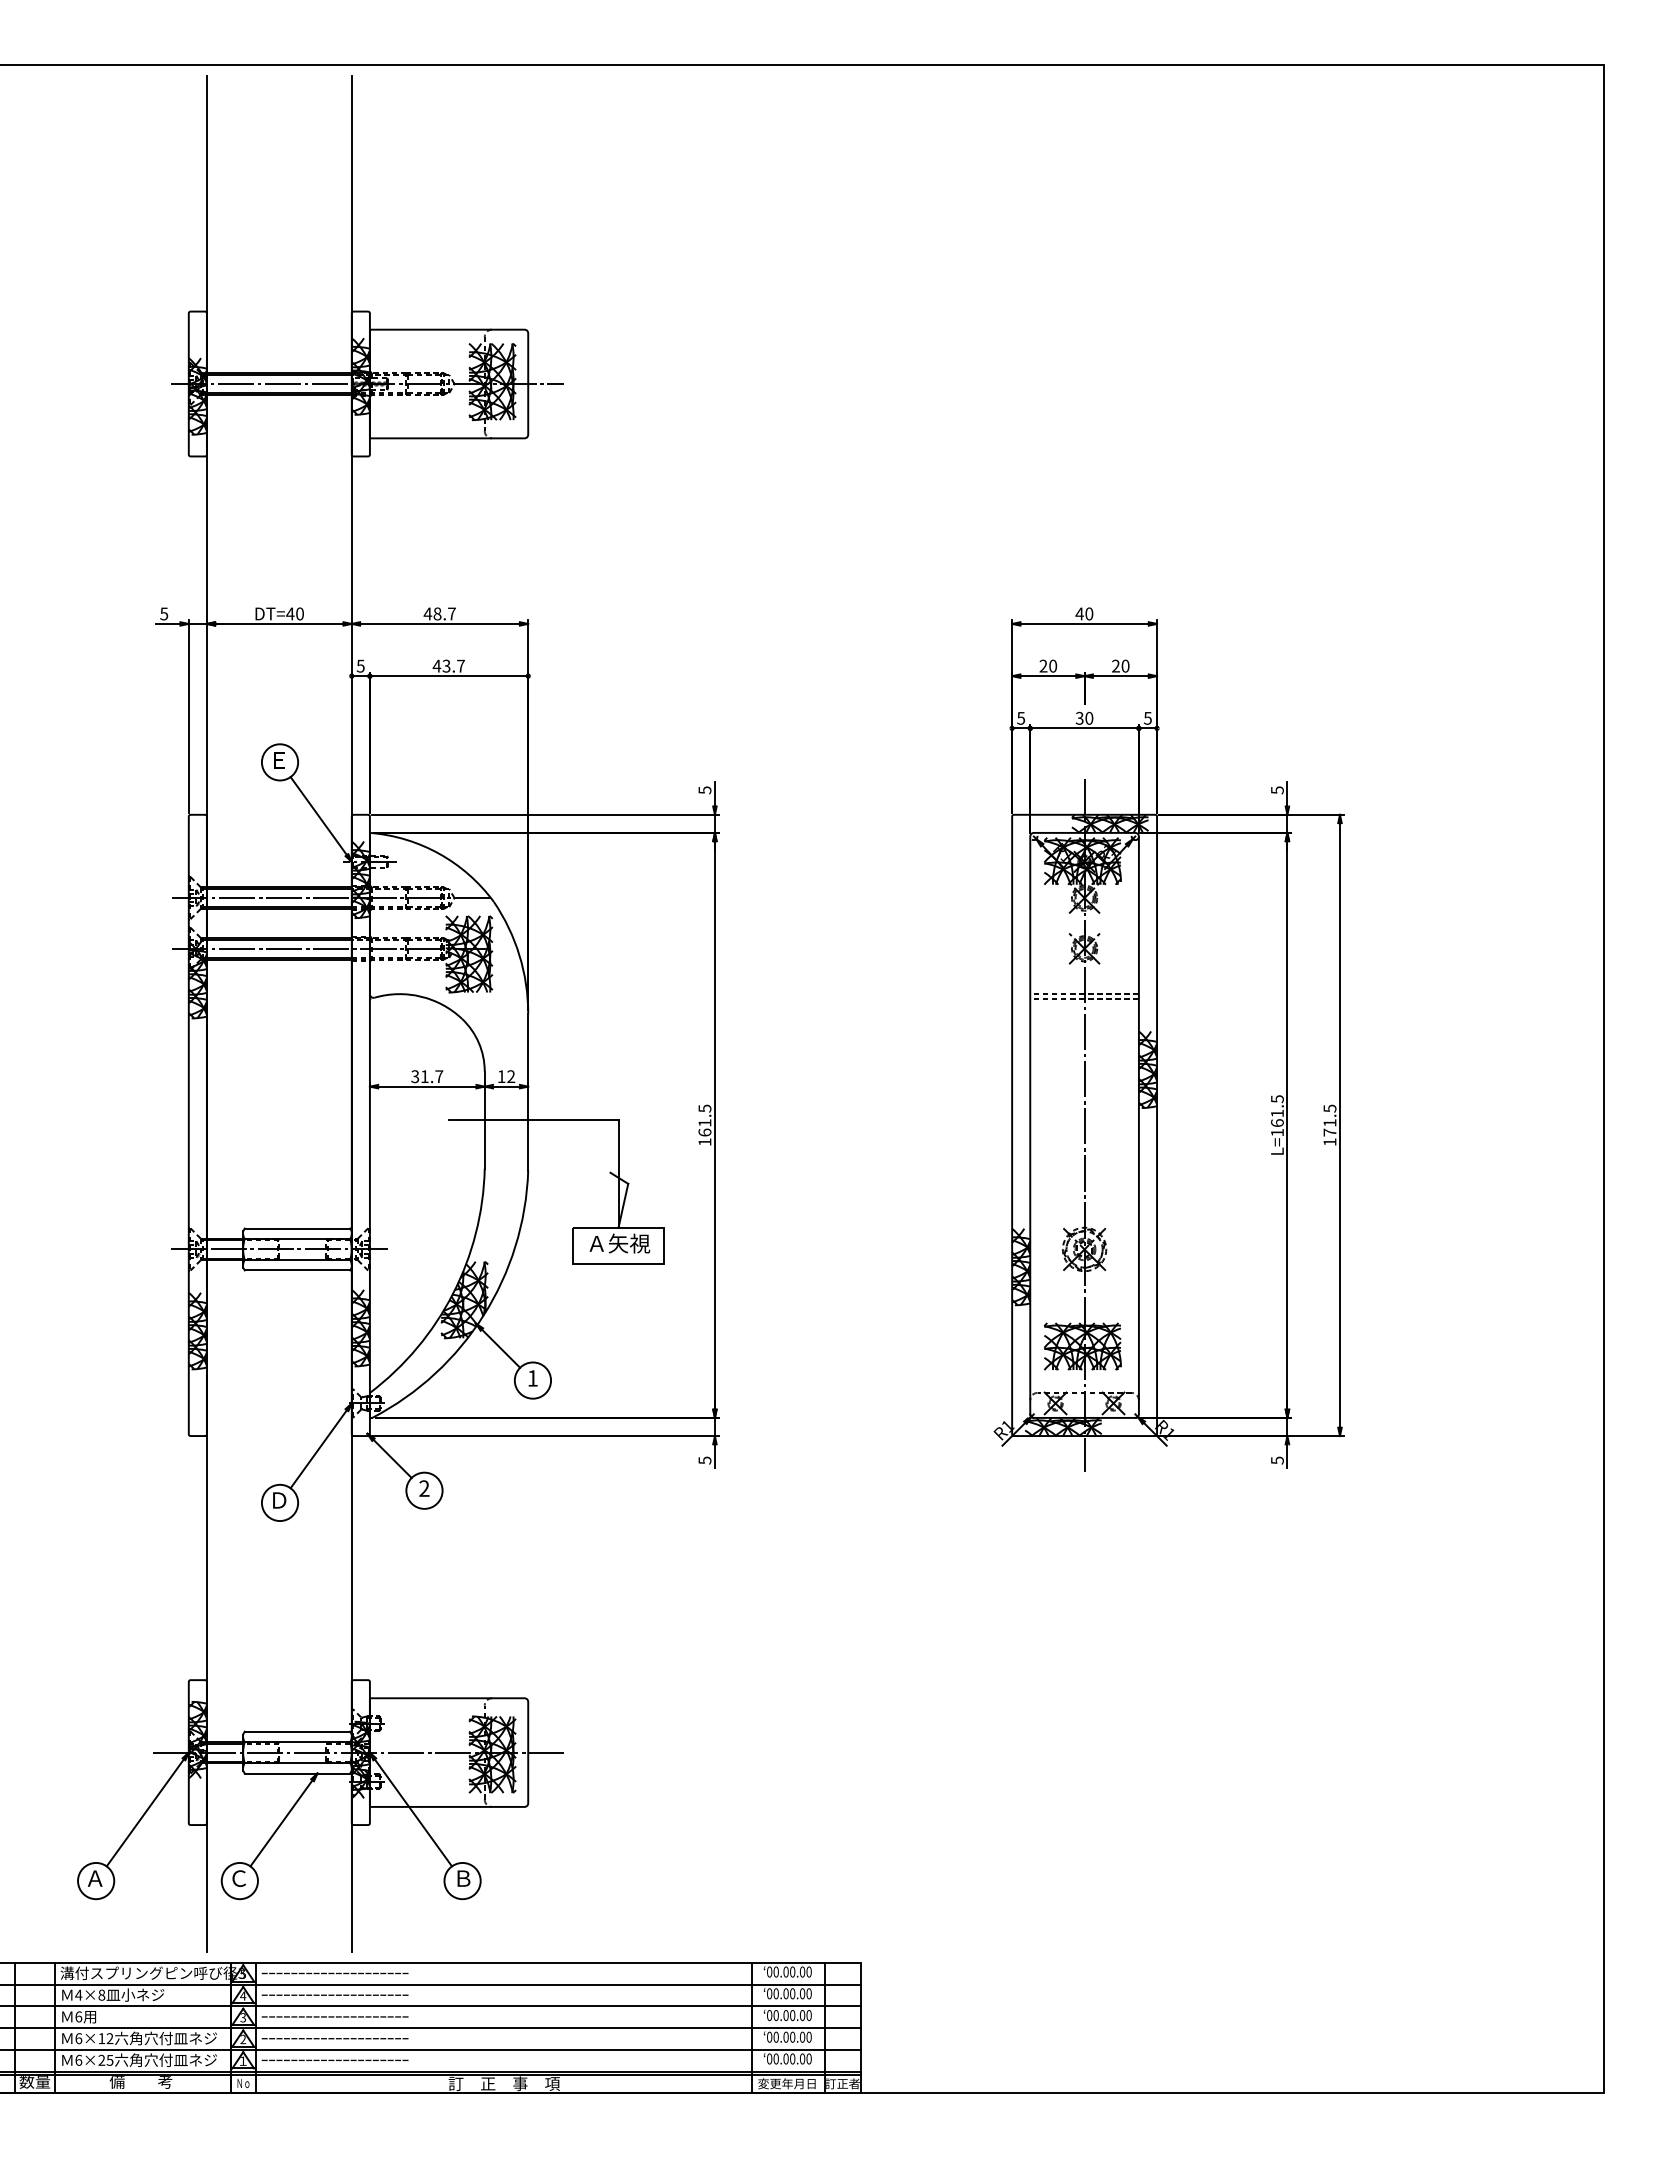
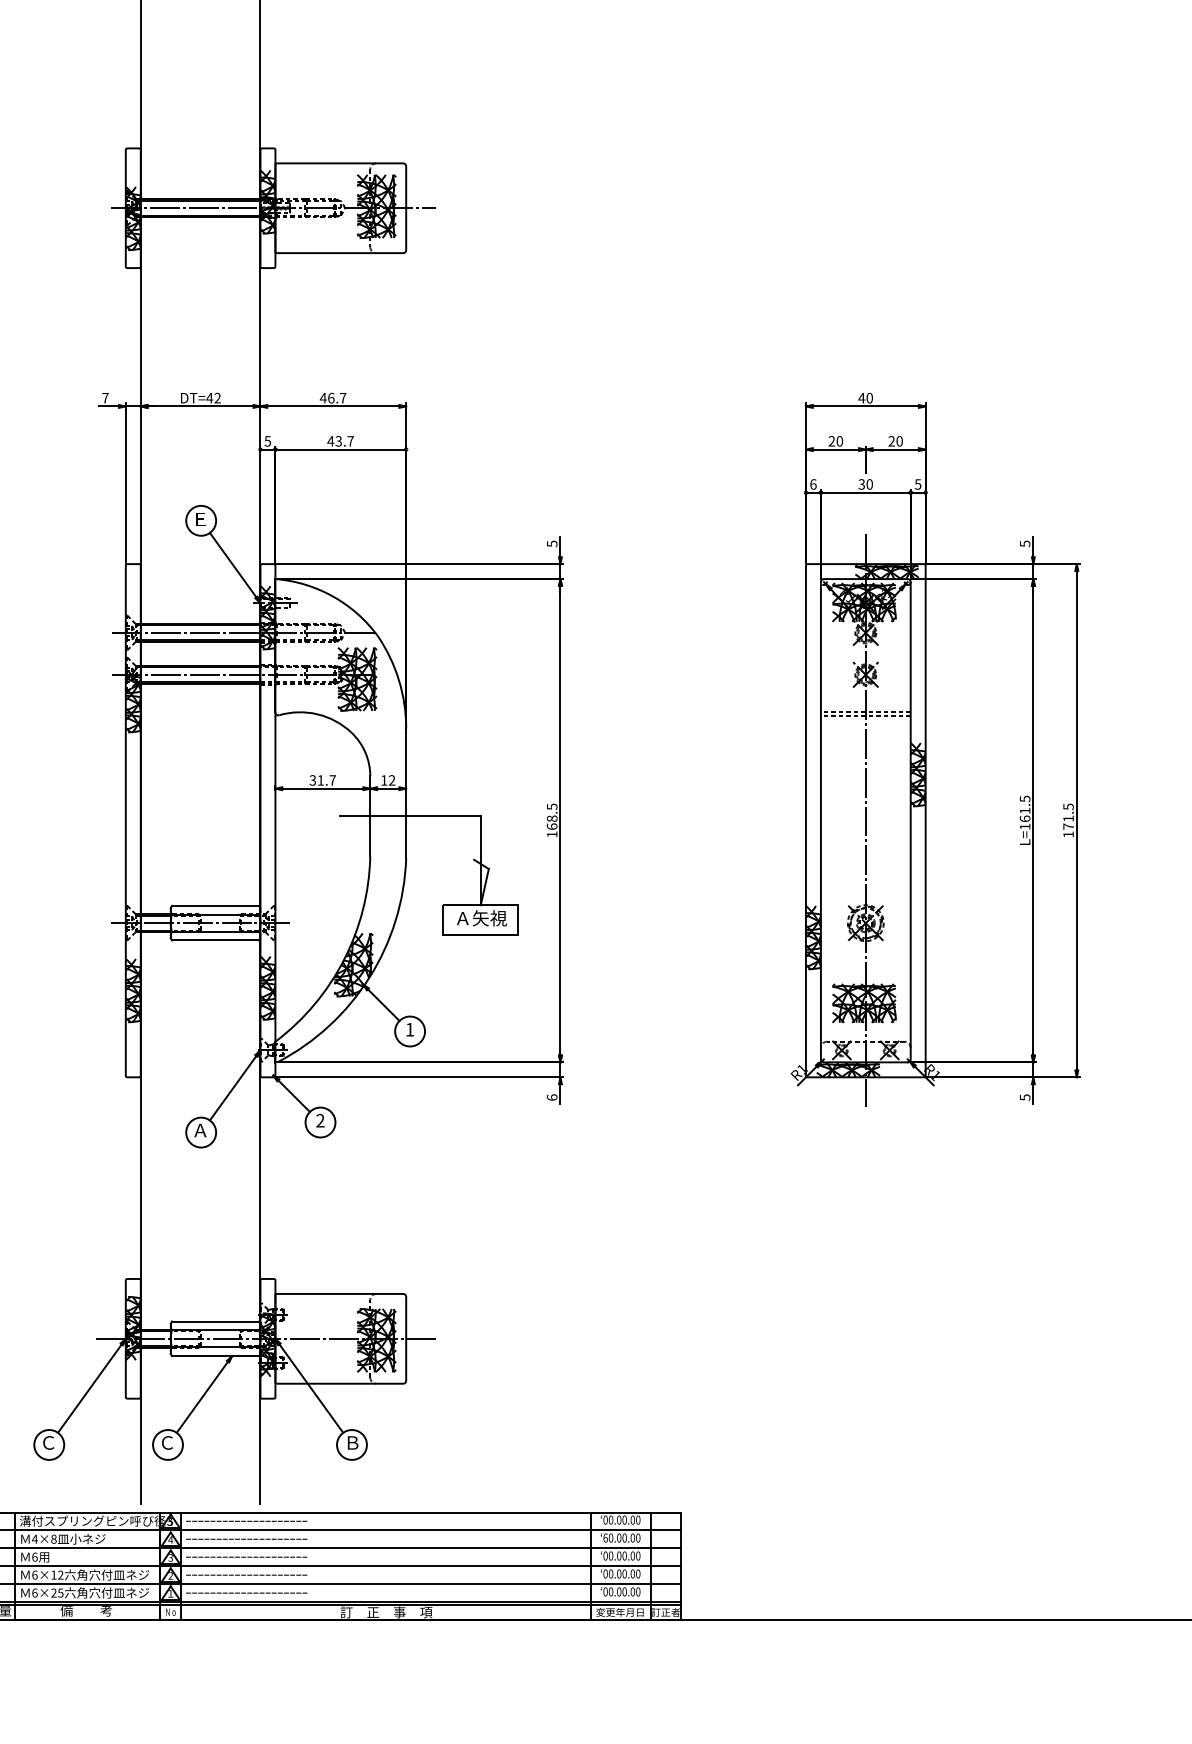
text: (164, 613) -> (105, 397), 5 -> 7
text: (299, 613) -> (217, 397), DT=40 -> DT=42
text: (437, 613) -> (331, 397), 48.7 -> 46.7
text: (1021, 717) -> (813, 483), 5 -> 6
text: (704, 1122) -> (551, 818), 161.5 -> 168.5
text: (704, 1460) -> (551, 1097), 5 -> 6
text: (278, 1500) -> (199, 1130), Ｄ -> Ａ
text: (94, 1878) -> (47, 1442), Ａ -> Ｃ
text: (769, 1993) -> (605, 1537), 00.00.00 -> 60.00.00

